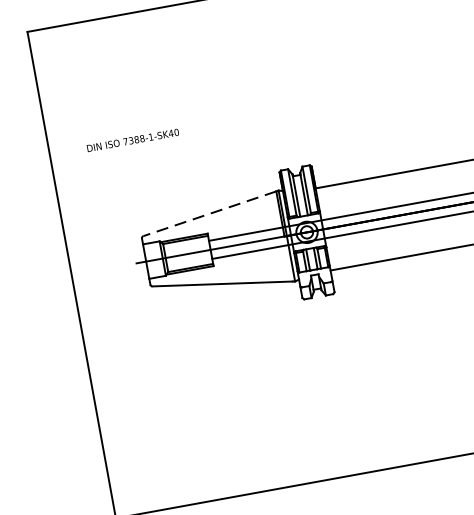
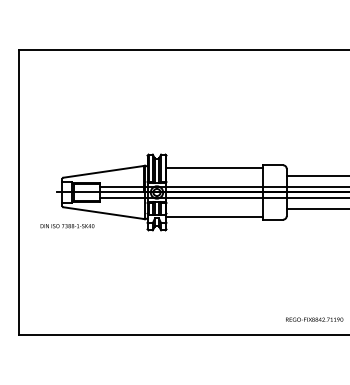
text: (133, 140) -> (67, 226), moved
line: (209, 213) -> (103, 171), dashed -> solid

